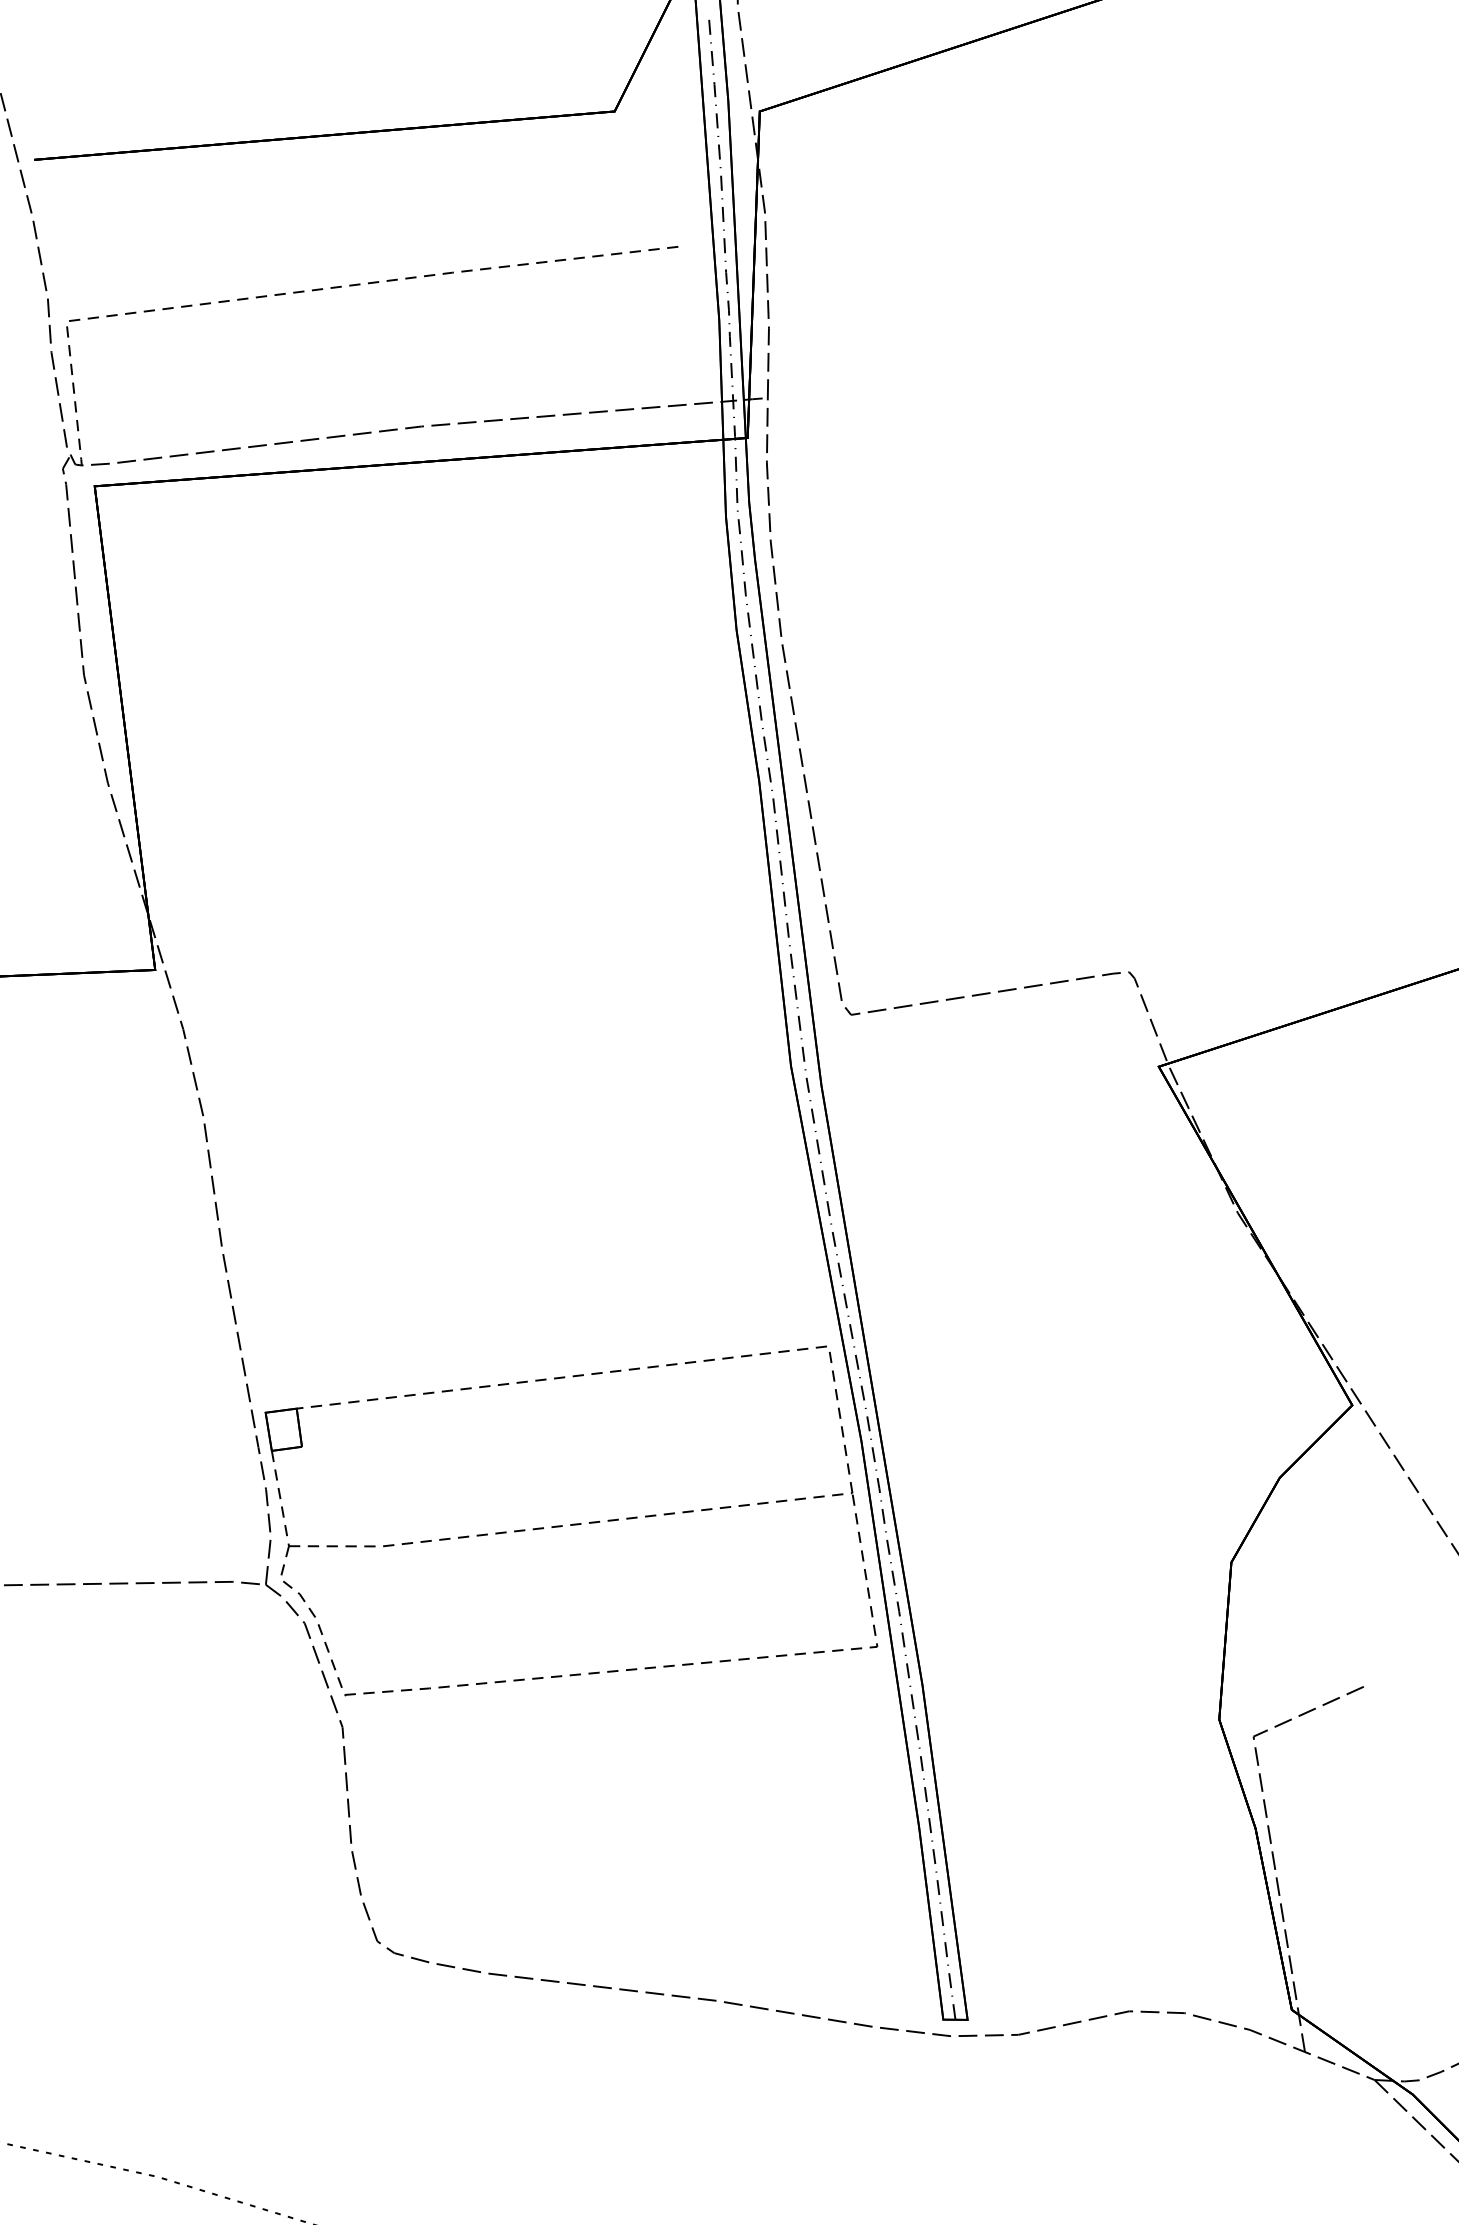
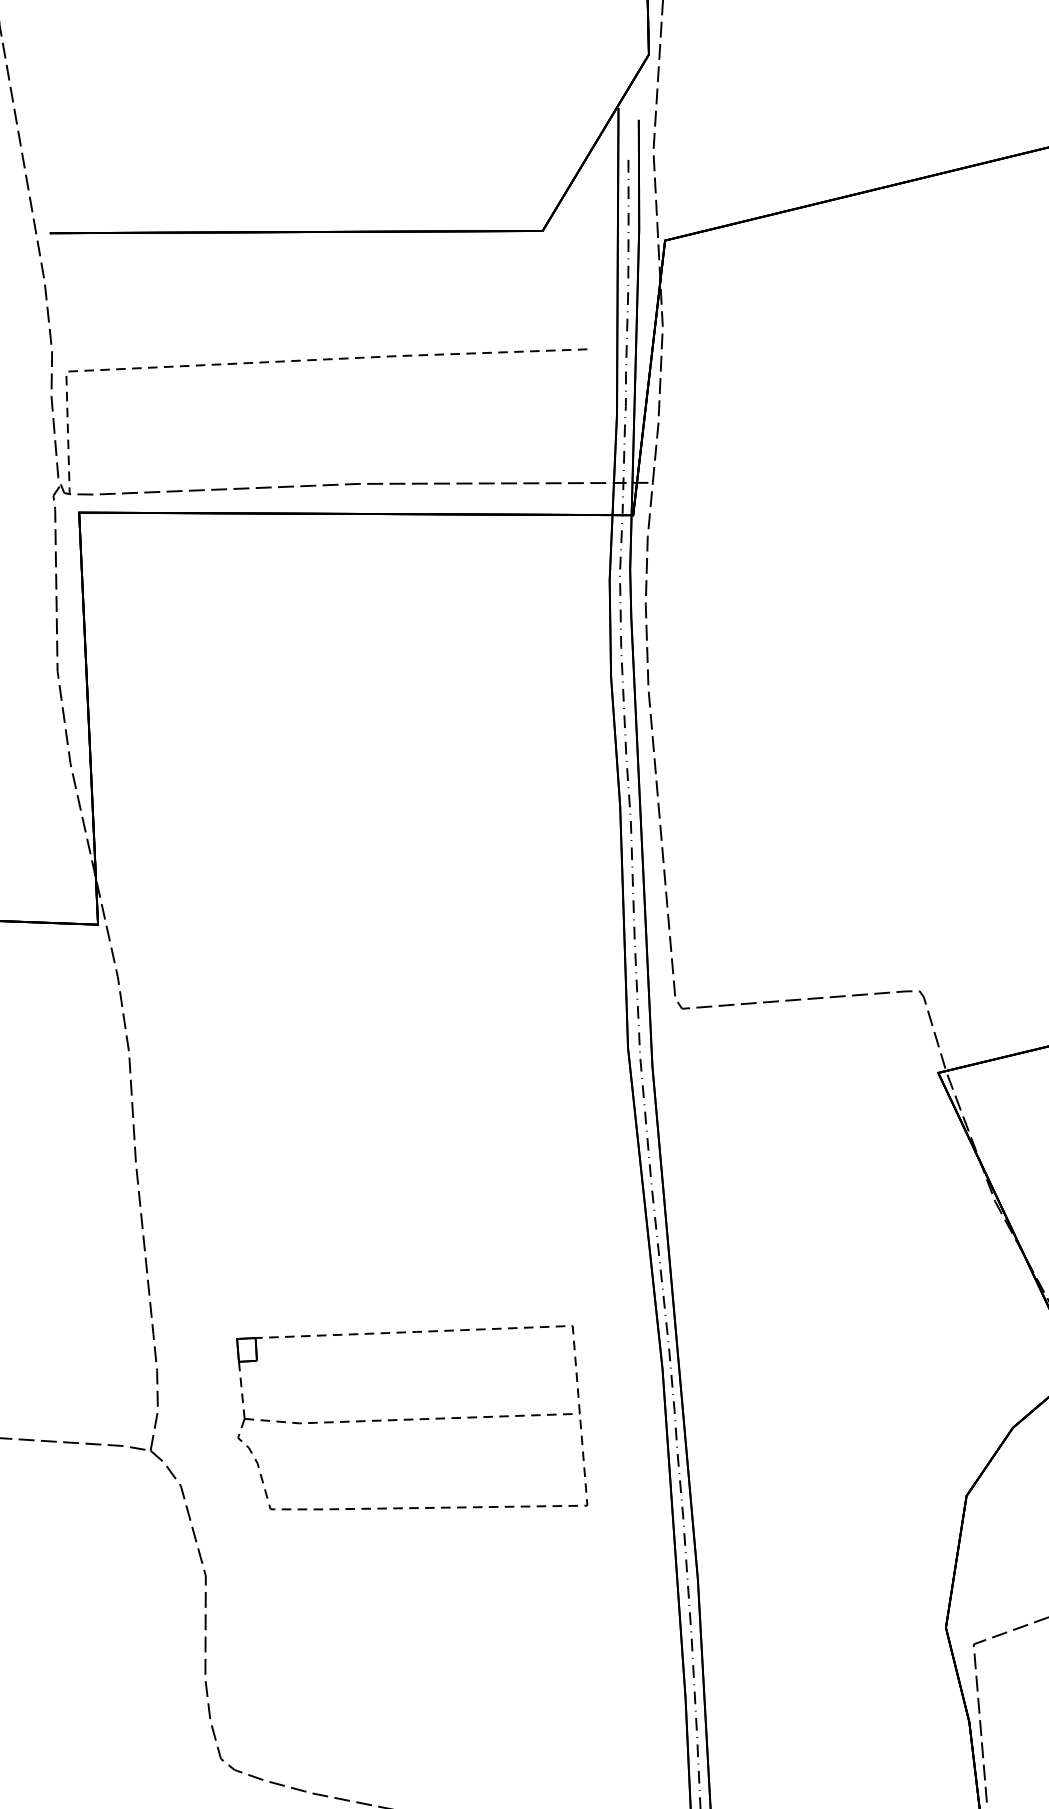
part: (571, 1520) -> (412, 1416), size x0.7

